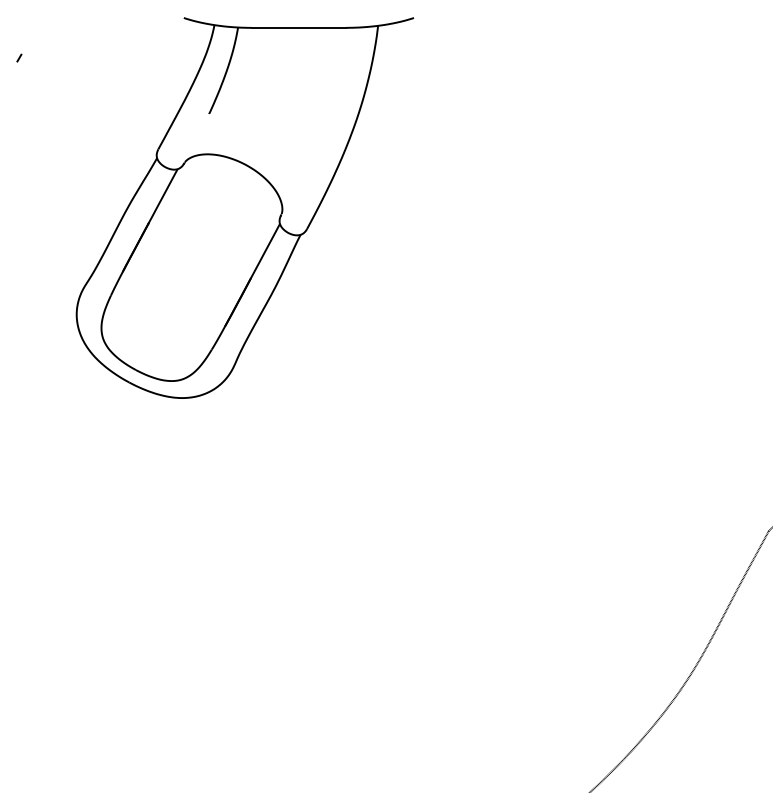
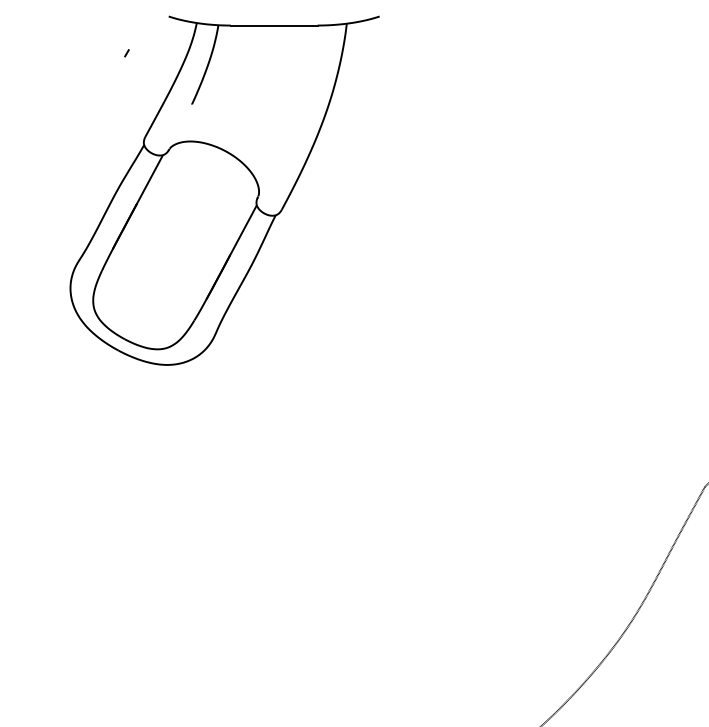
line: (18, 58) -> (126, 53), moved

